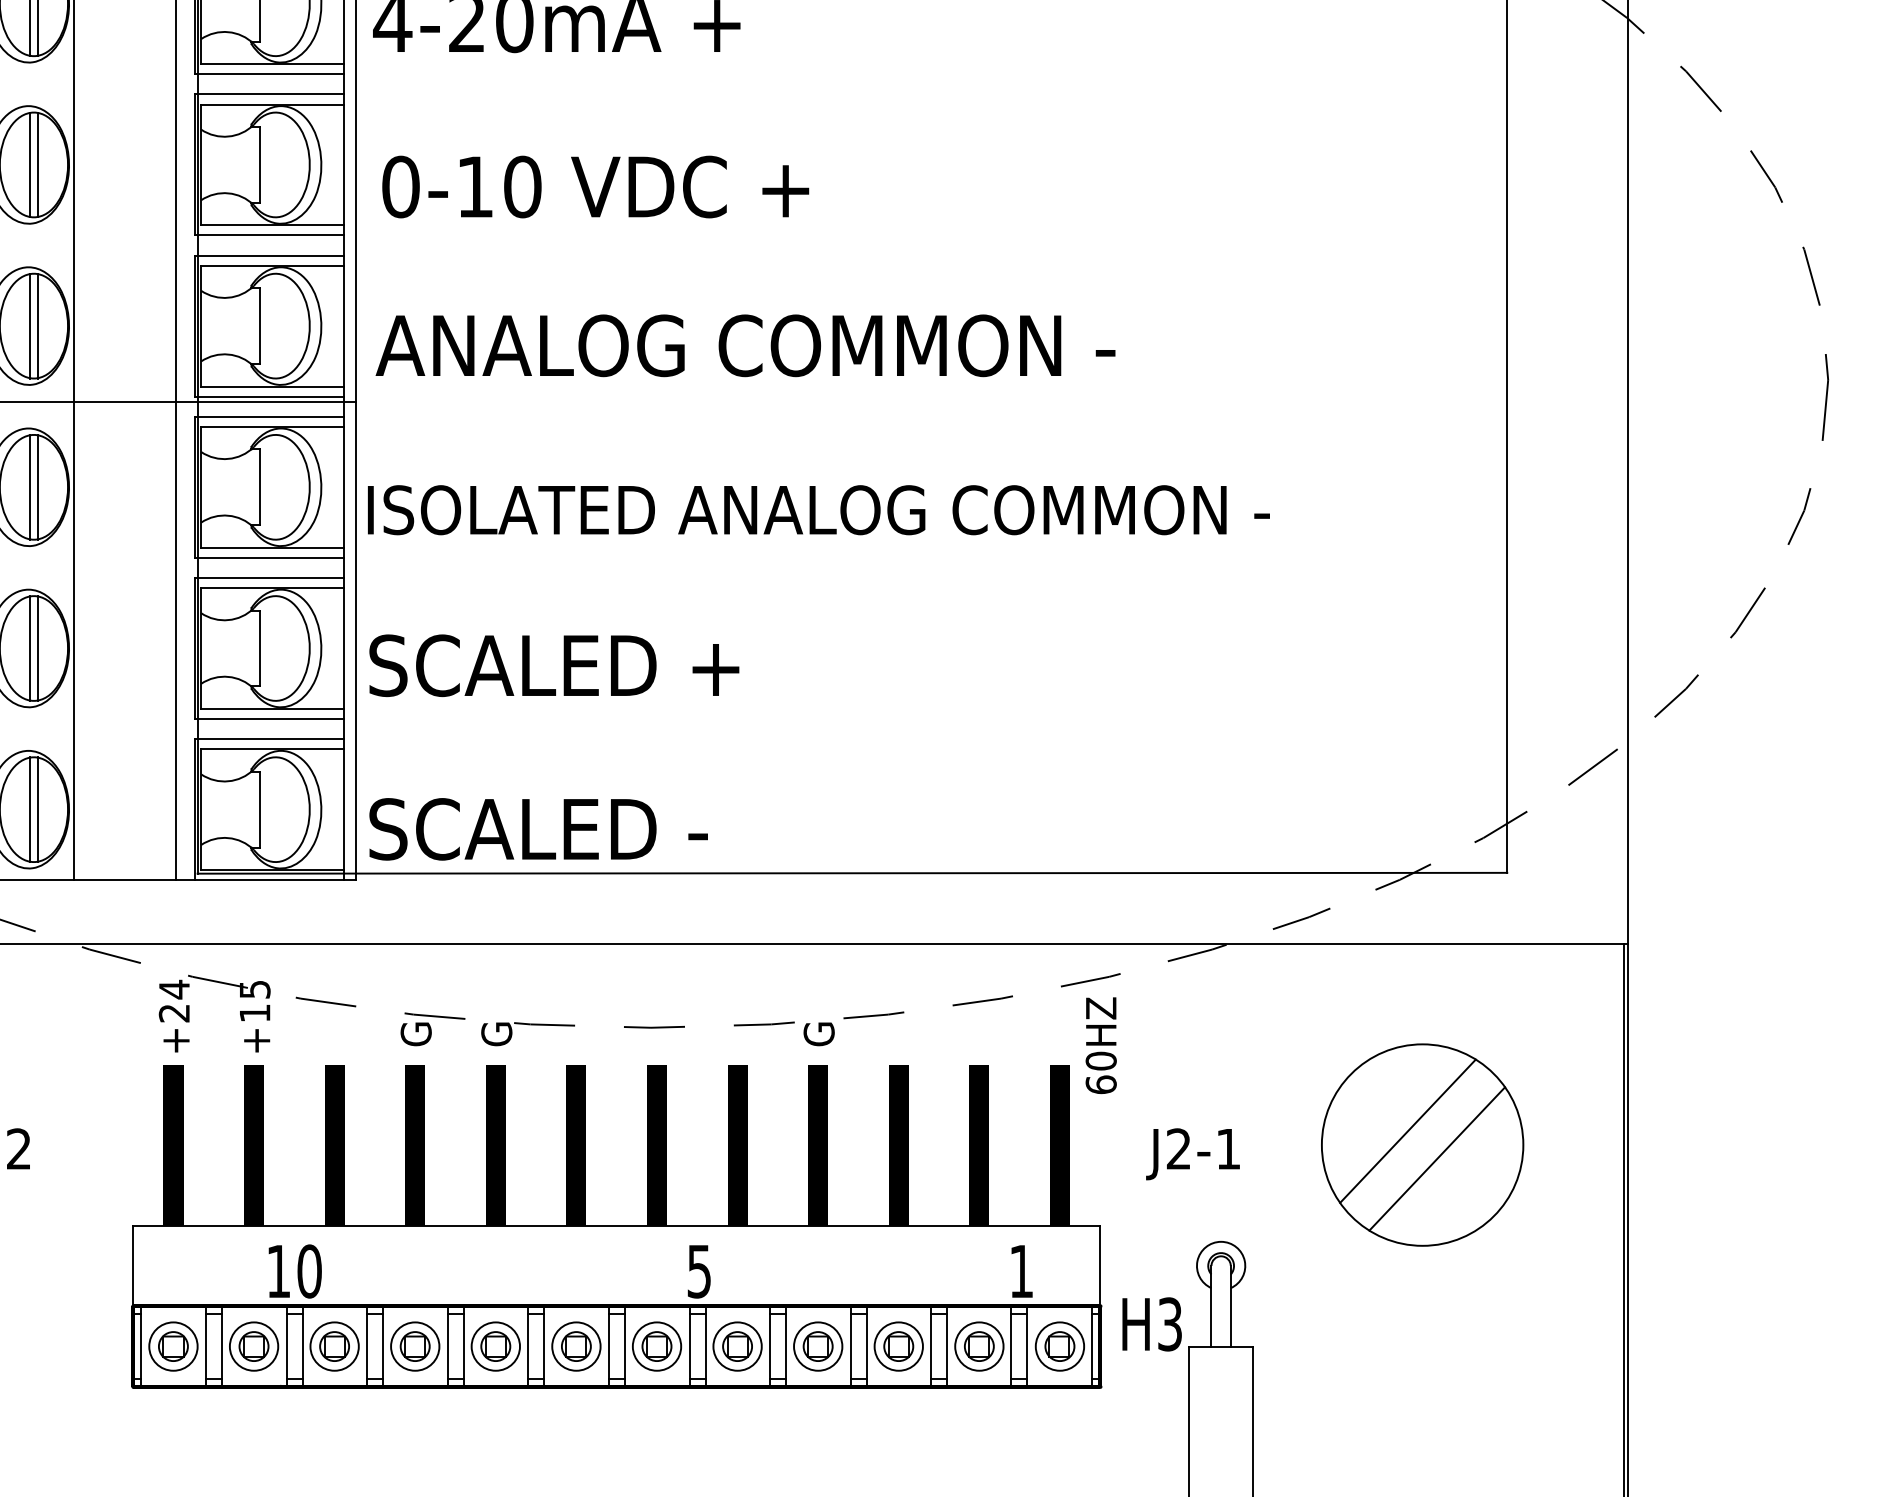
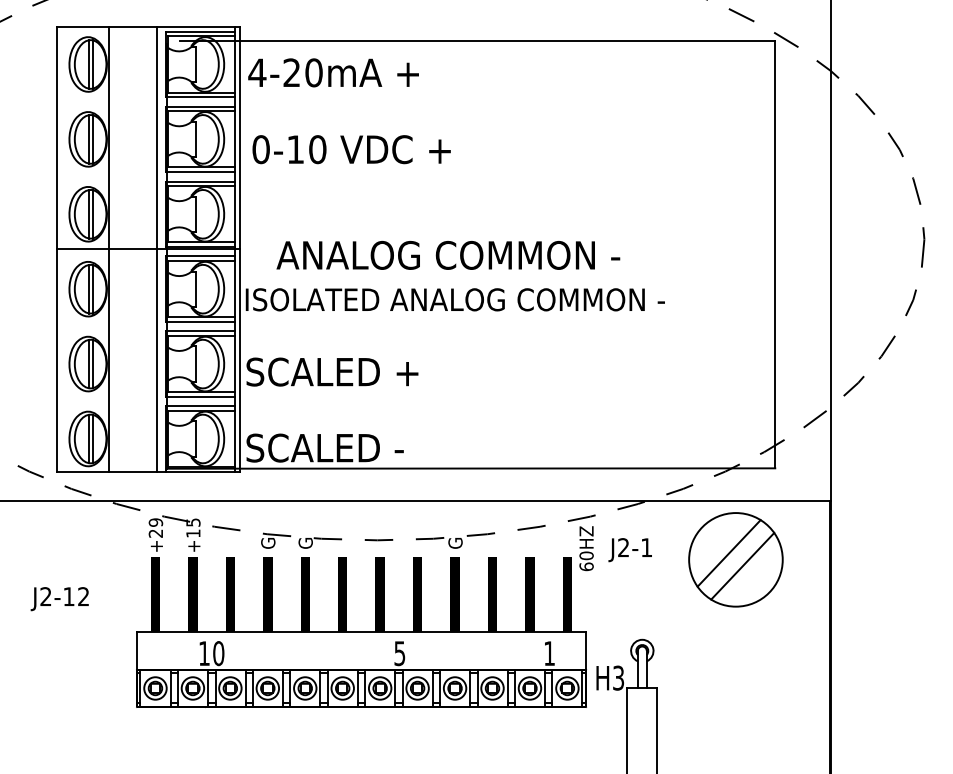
text: (745, 345) -> (448, 255), moved
text: (173, 989) -> (155, 522), +24 -> +29
part: (1421, 1144) -> (735, 559), moved
text: (1191, 1155) -> (629, 550), moved

